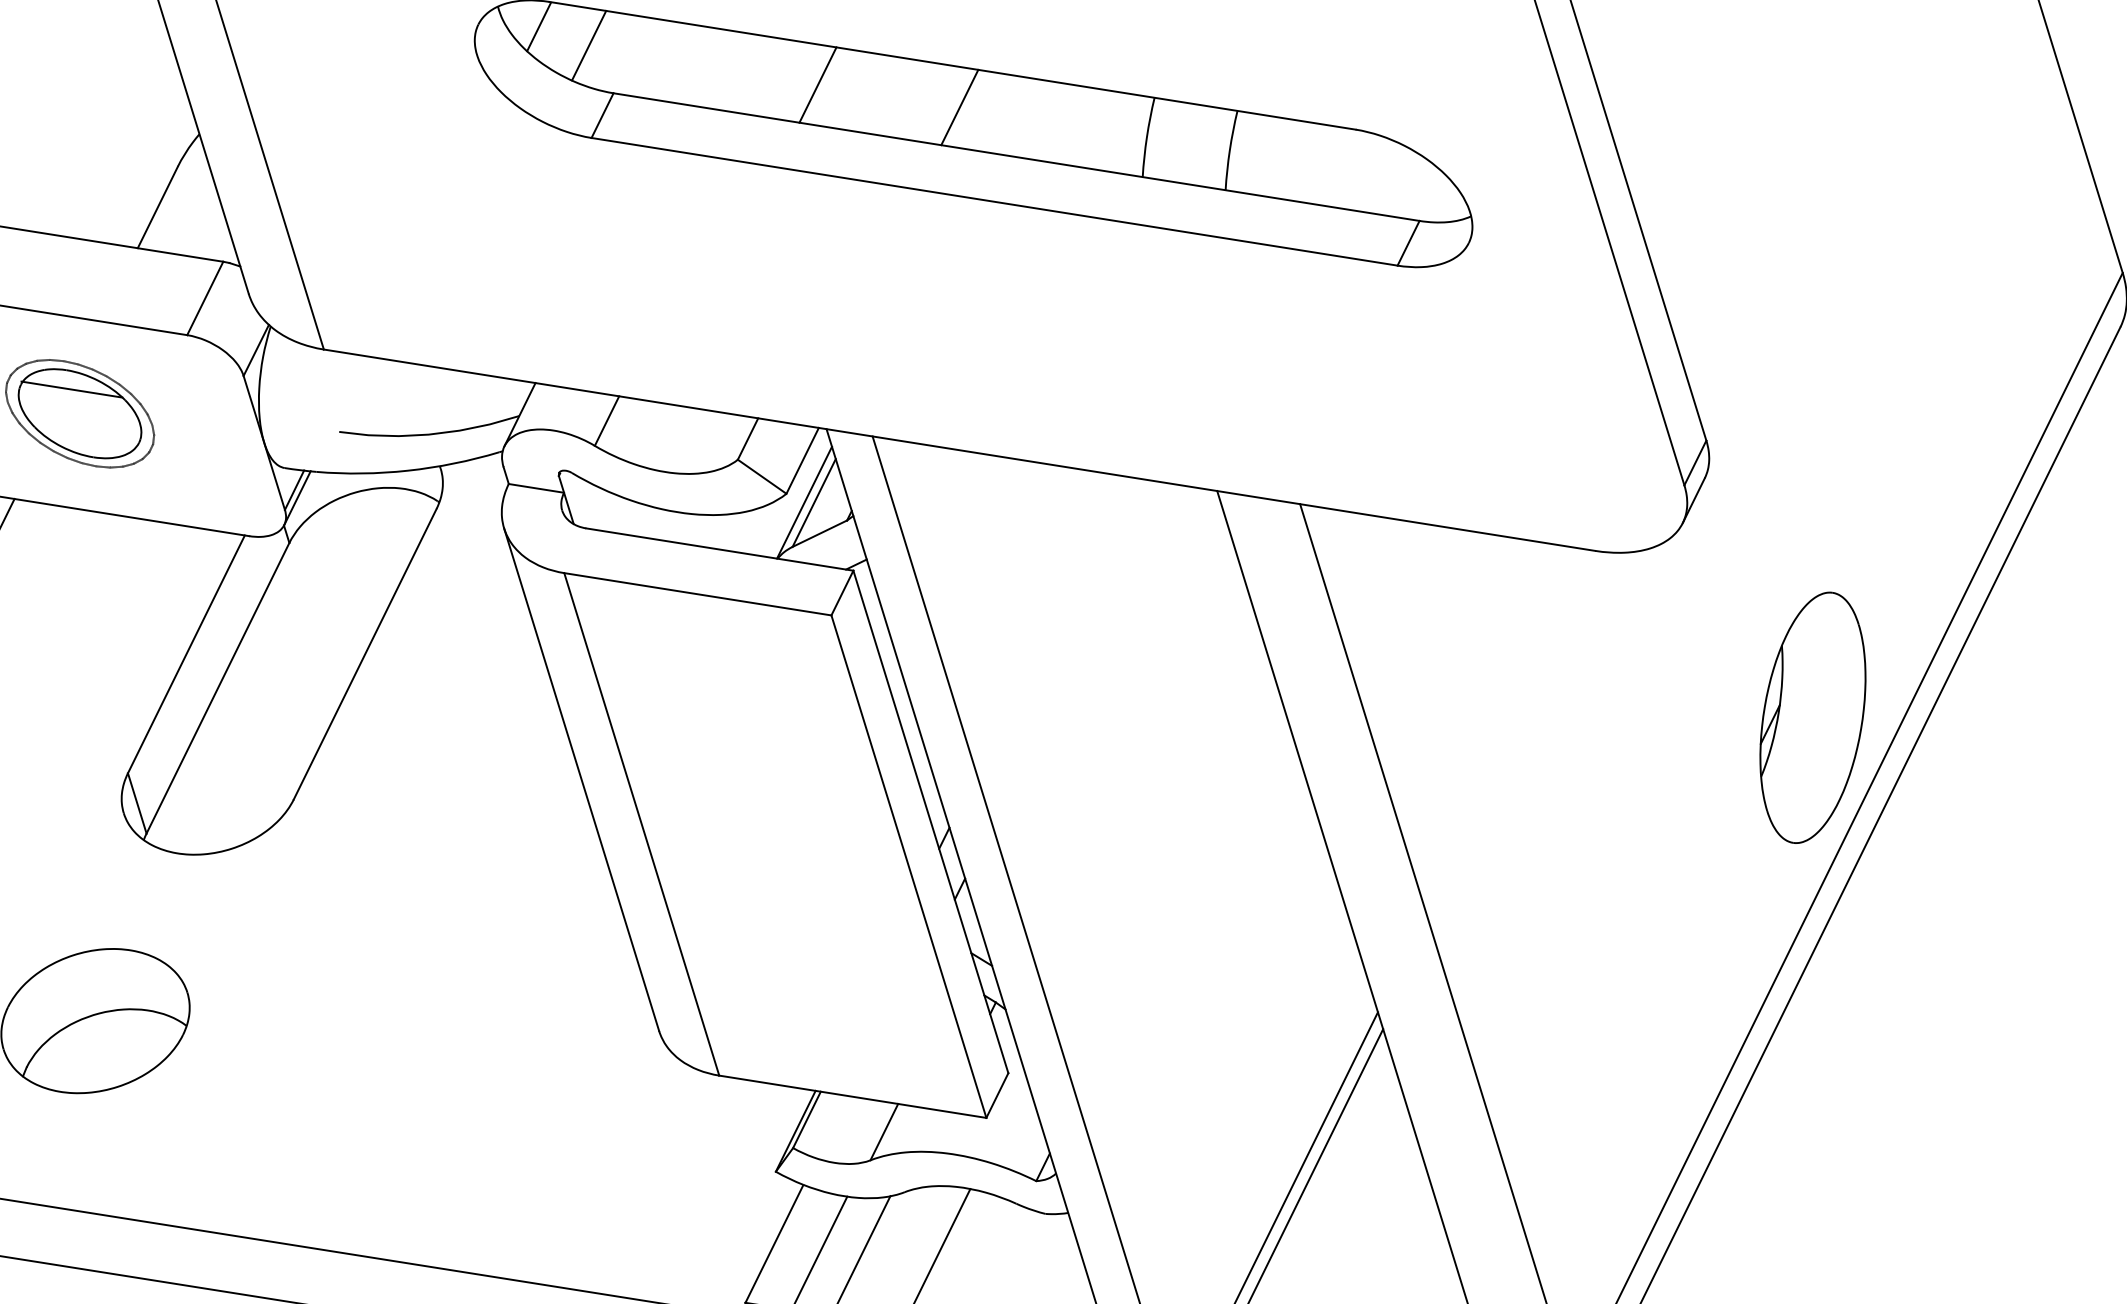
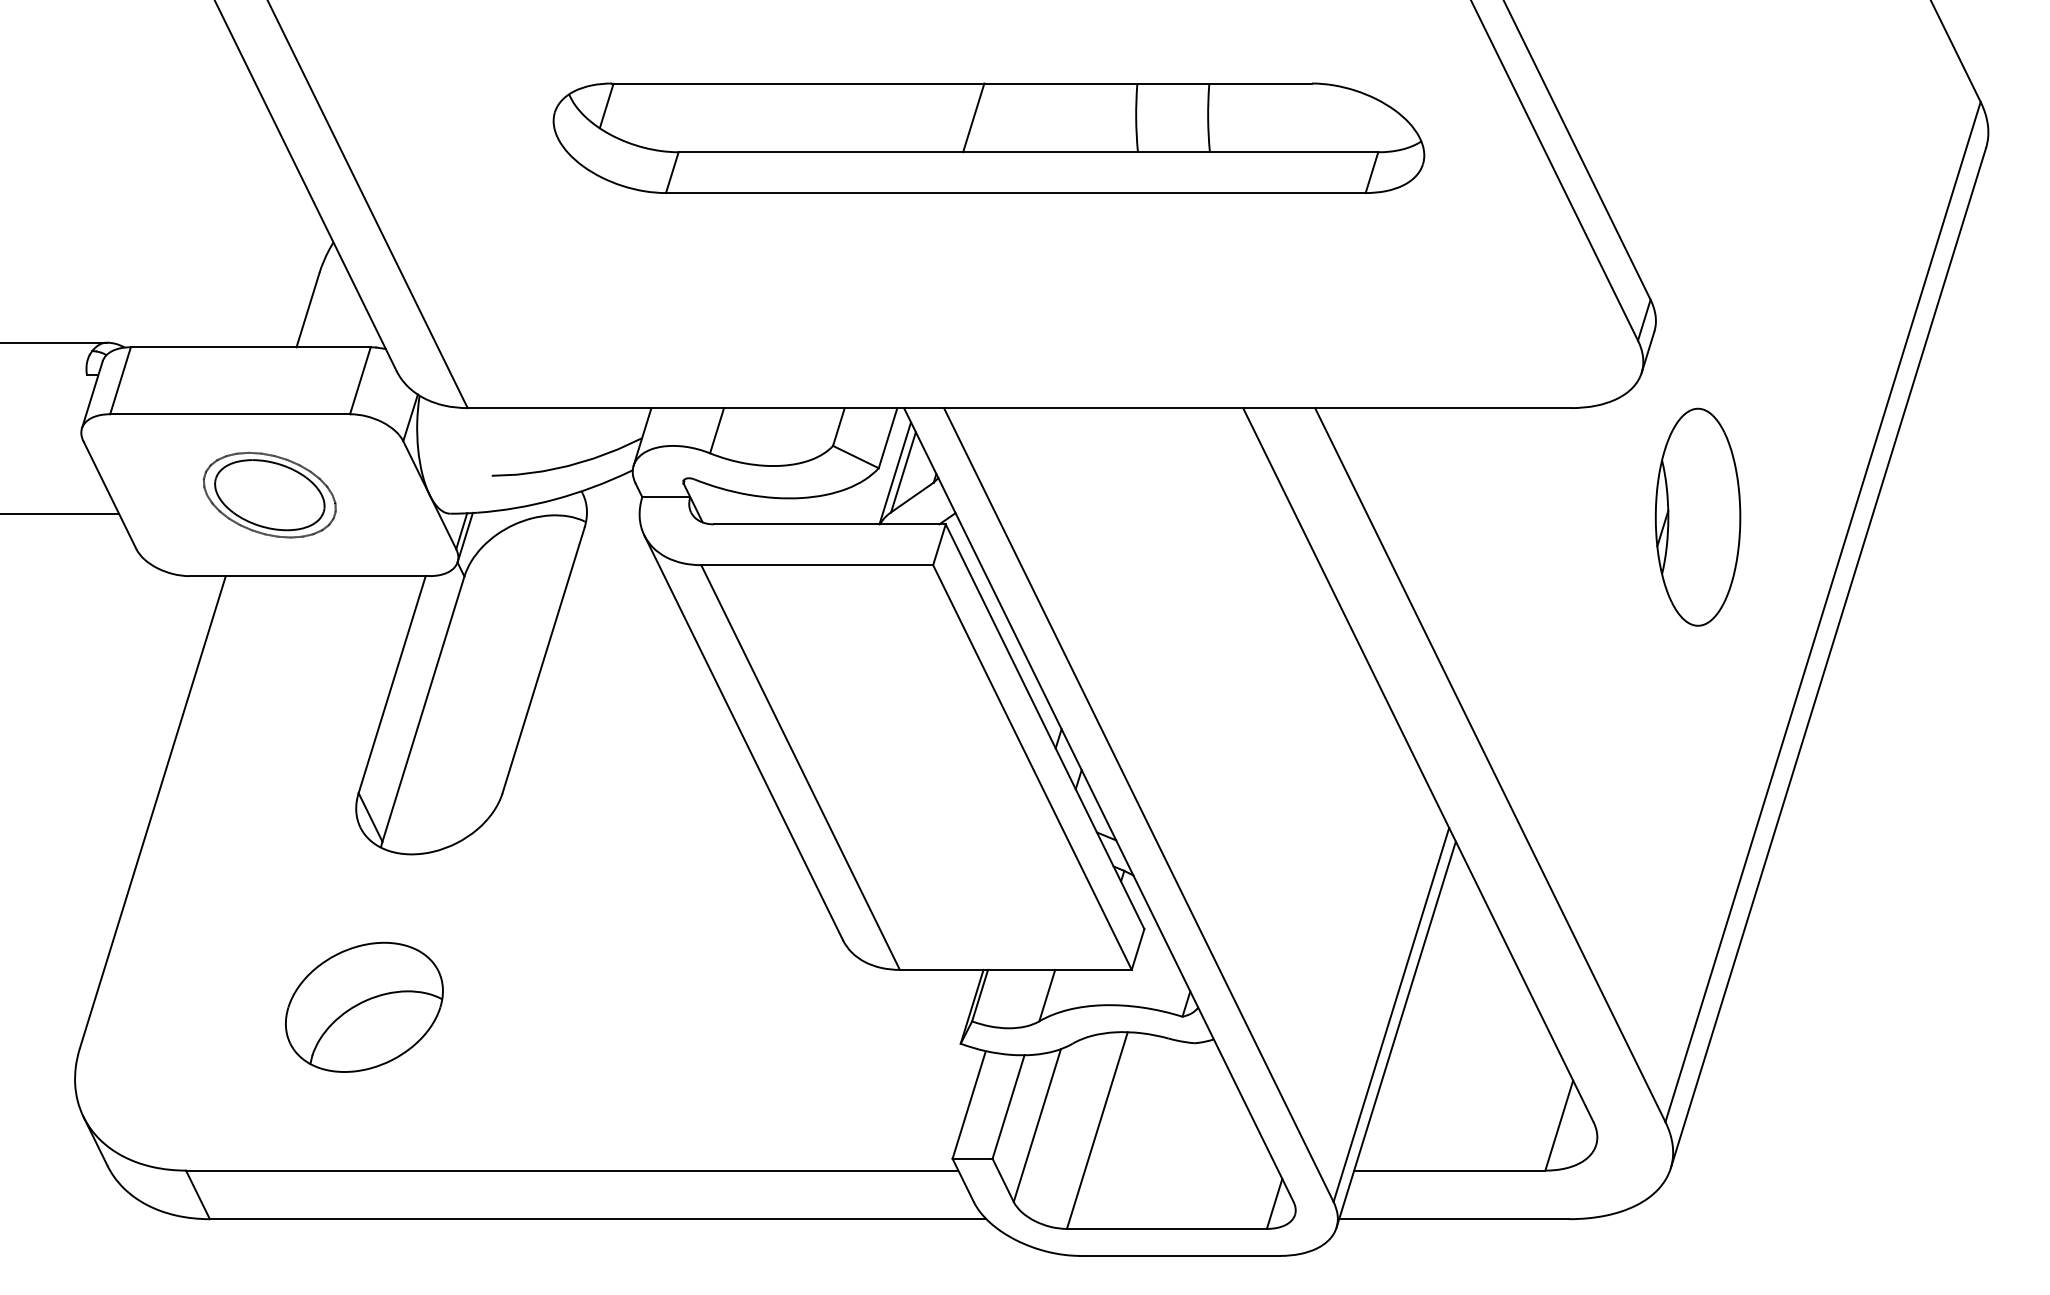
line: (589, 45) -> (651, 115), removed
line: (817, 84) -> (850, 117), removed
line: (71, 389) -> (259, 475), removed
part: (1812, 716) -> (1697, 516), moved

